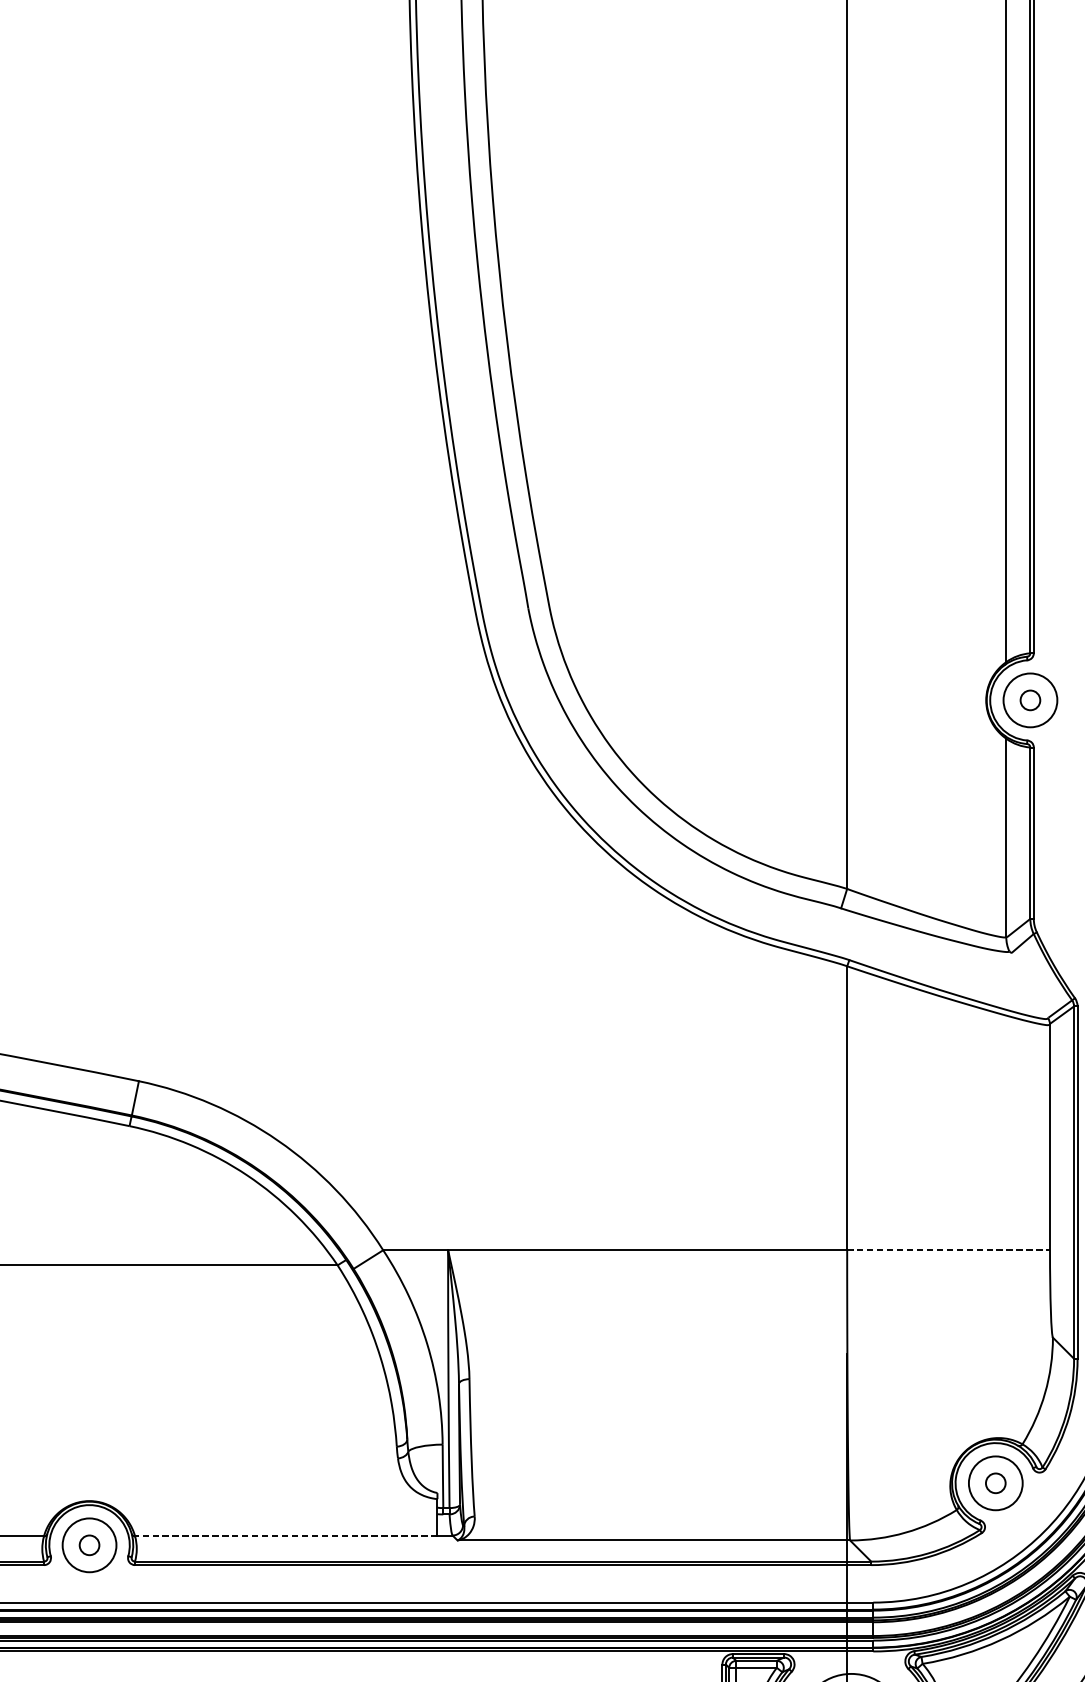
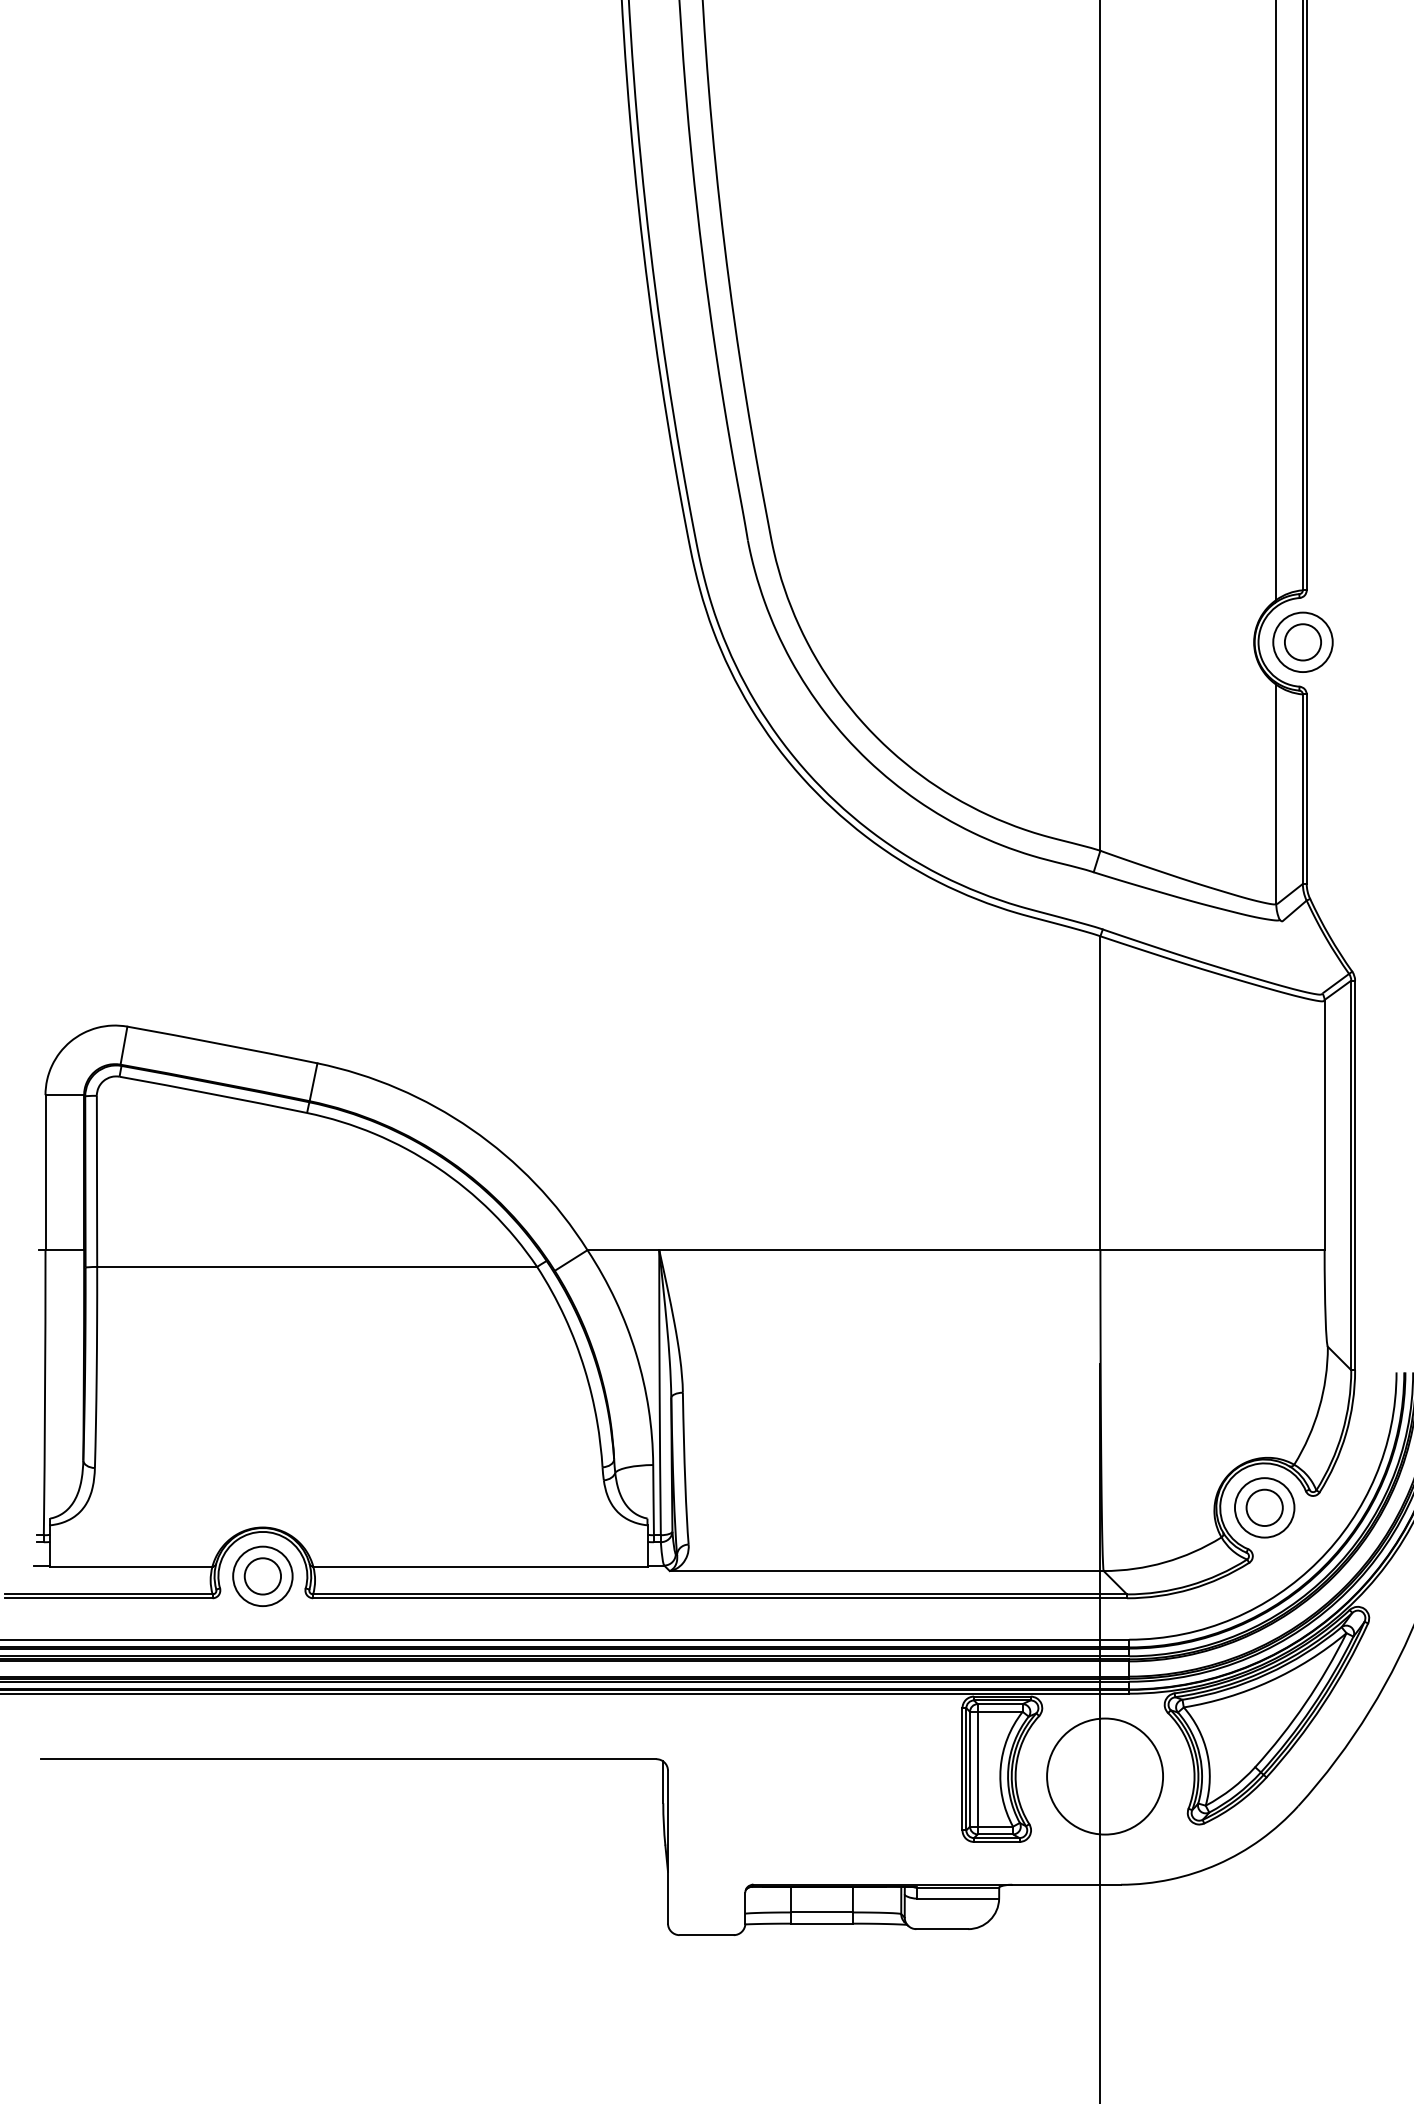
circle: (1029, 700) -> (1302, 642), size x1.67
line: (949, 1250) -> (1213, 1250), dashed -> solid
circle: (995, 1483) -> (1264, 1507), size x1.67
line: (285, 1536) -> (479, 1566), dashed -> solid
circle: (89, 1545) -> (262, 1576), size x1.67

